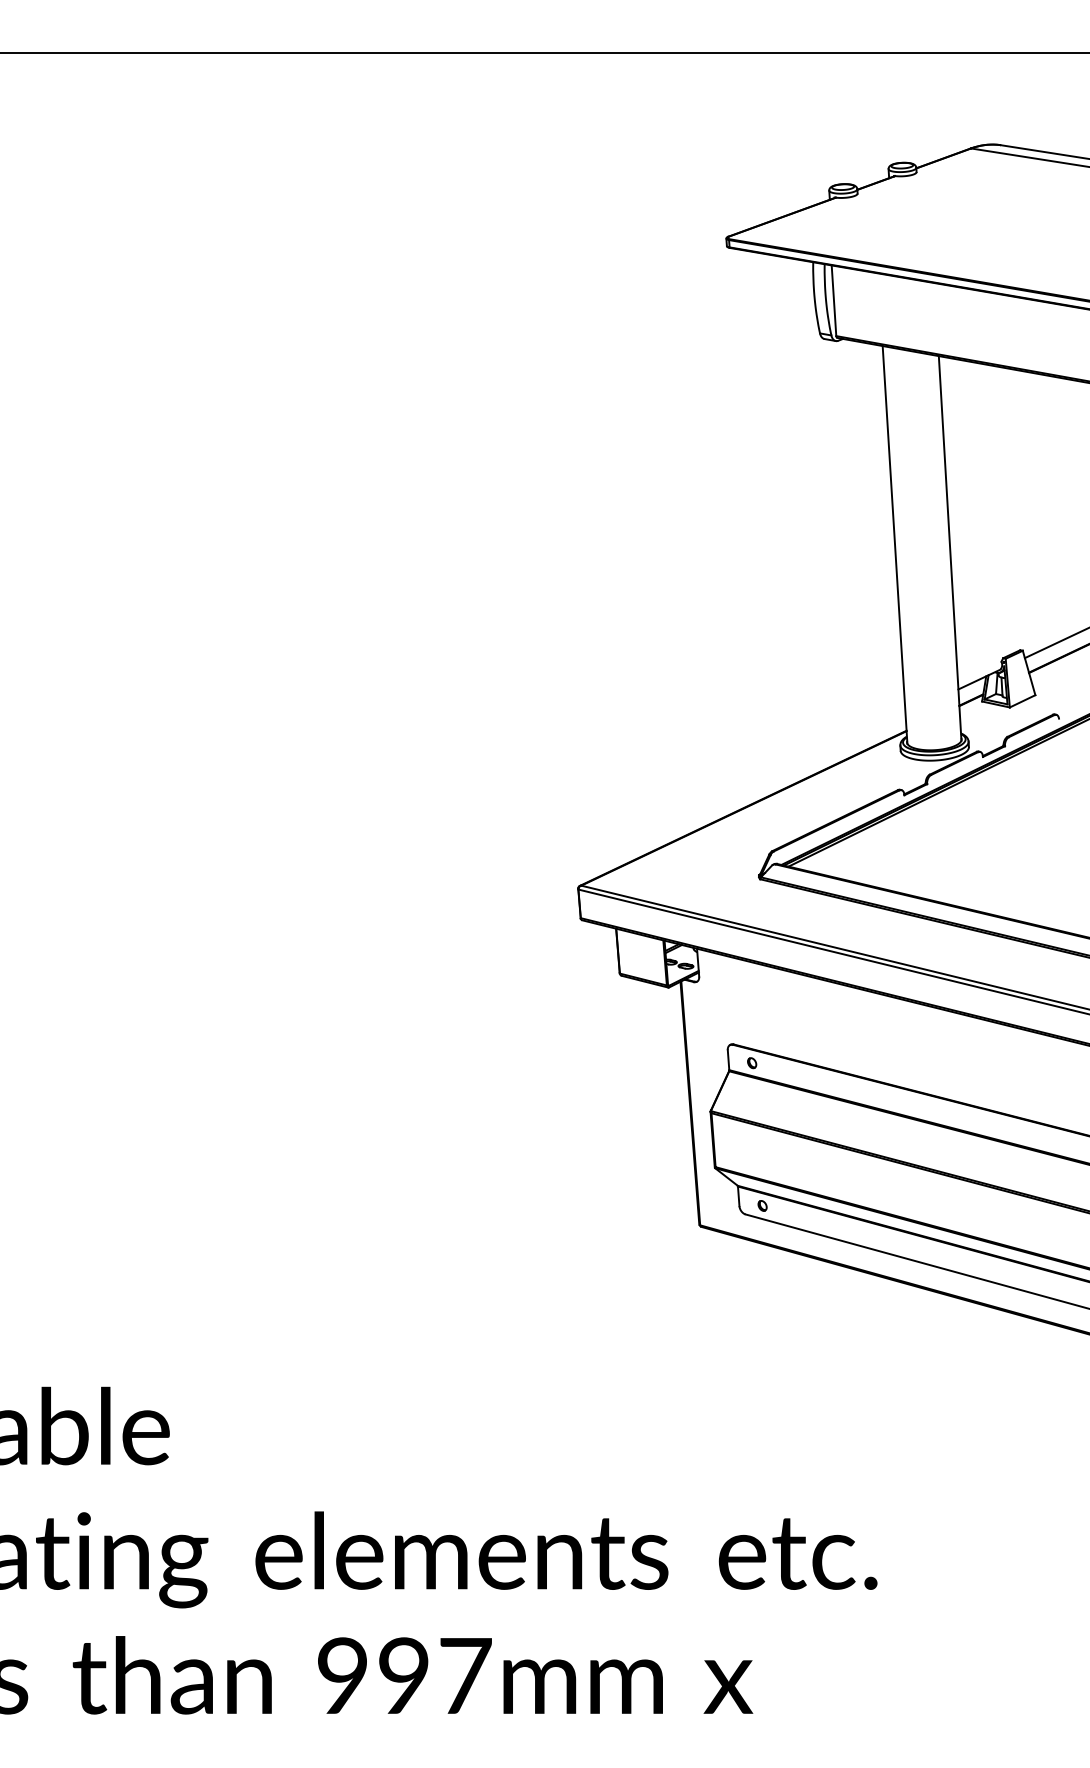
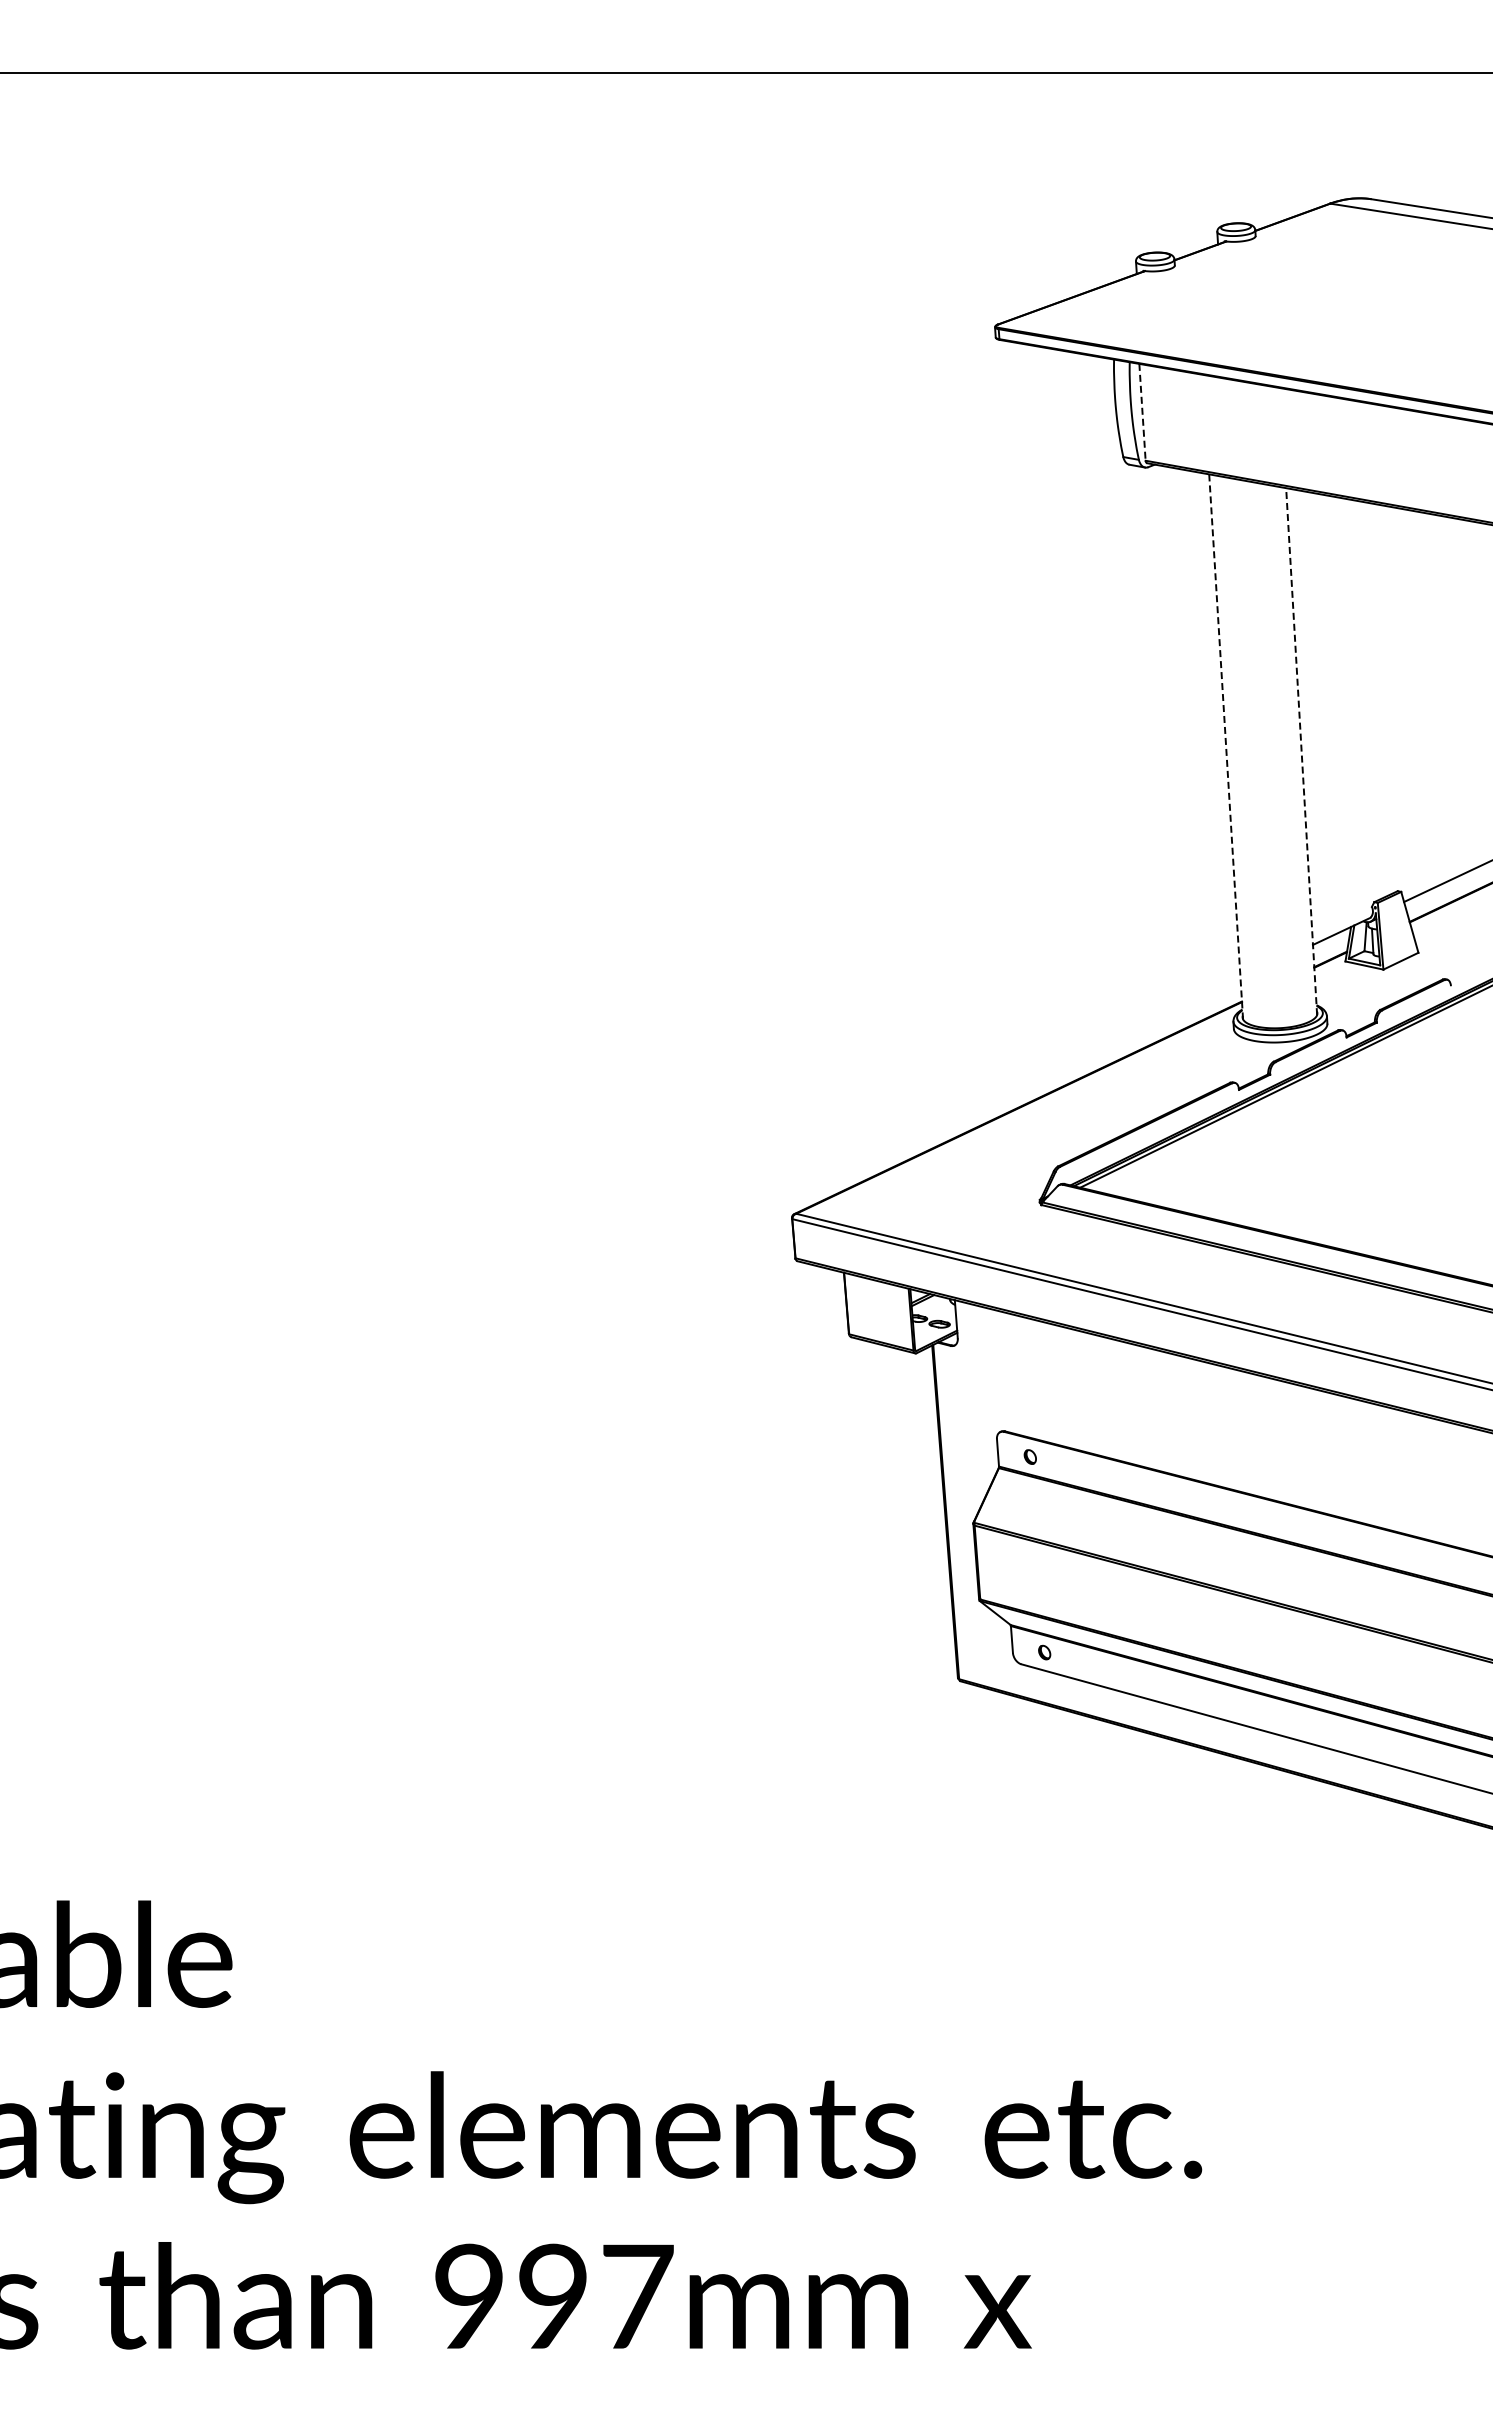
line: (834, 300) -> (1142, 412), solid -> dashed
line: (895, 544) -> (1226, 746), solid -> dashed
line: (950, 548) -> (1301, 751), solid -> dashed

